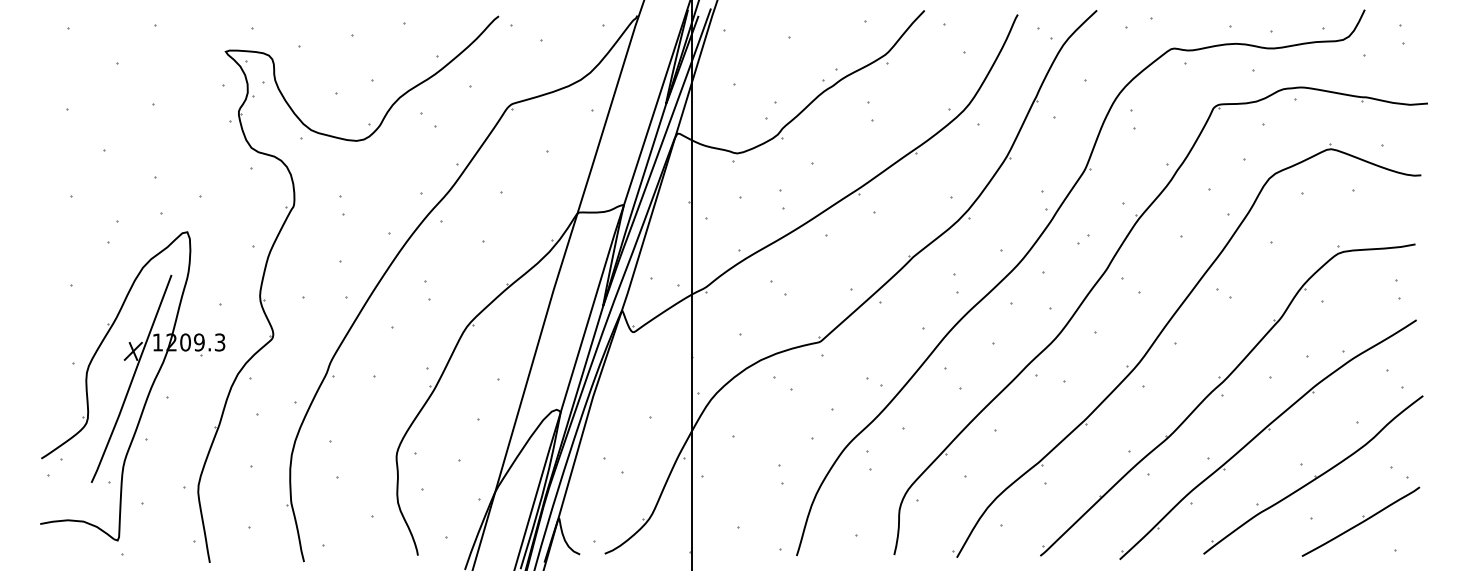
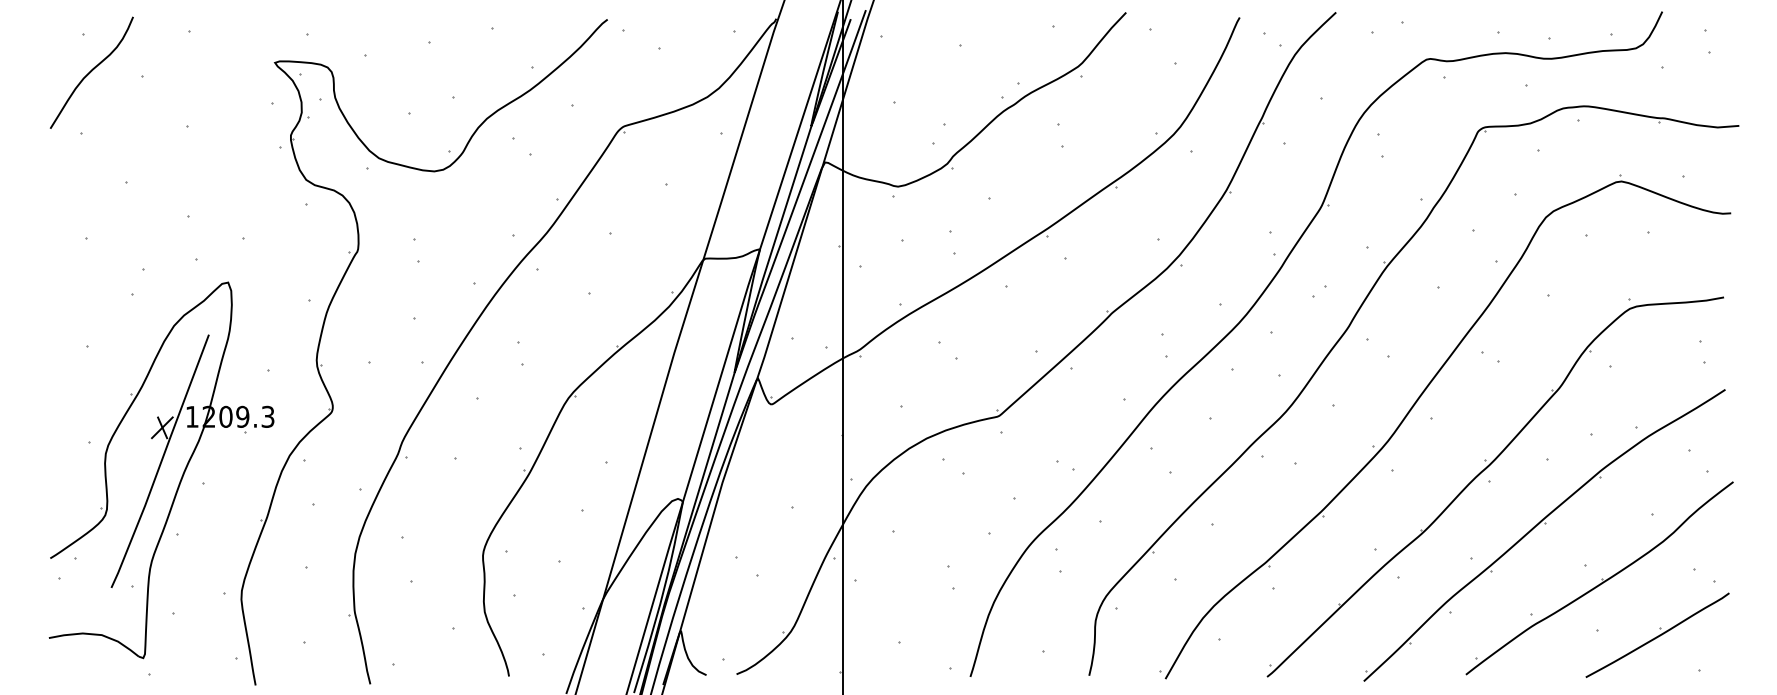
curve: (75, 59) -> (91, 72), added

